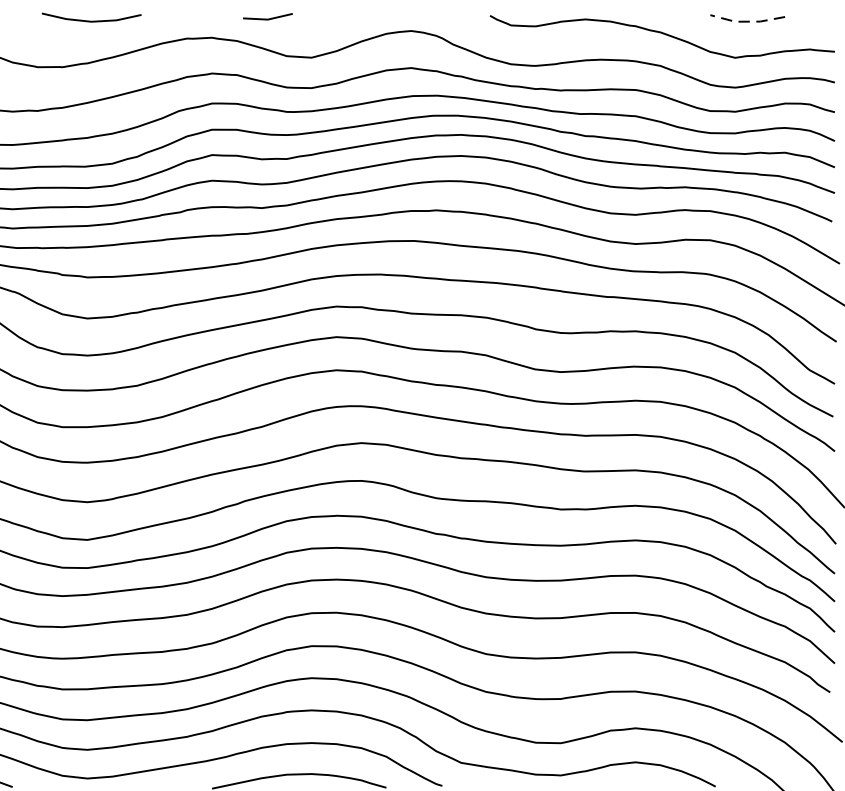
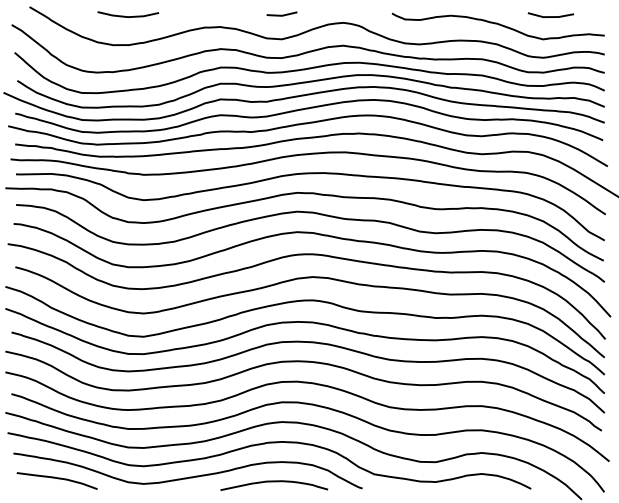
line: (267, 17) -> (281, 14), moved
curve: (92, 20) -> (128, 16), moved
line: (746, 22) -> (550, 17), dashed -> solid

